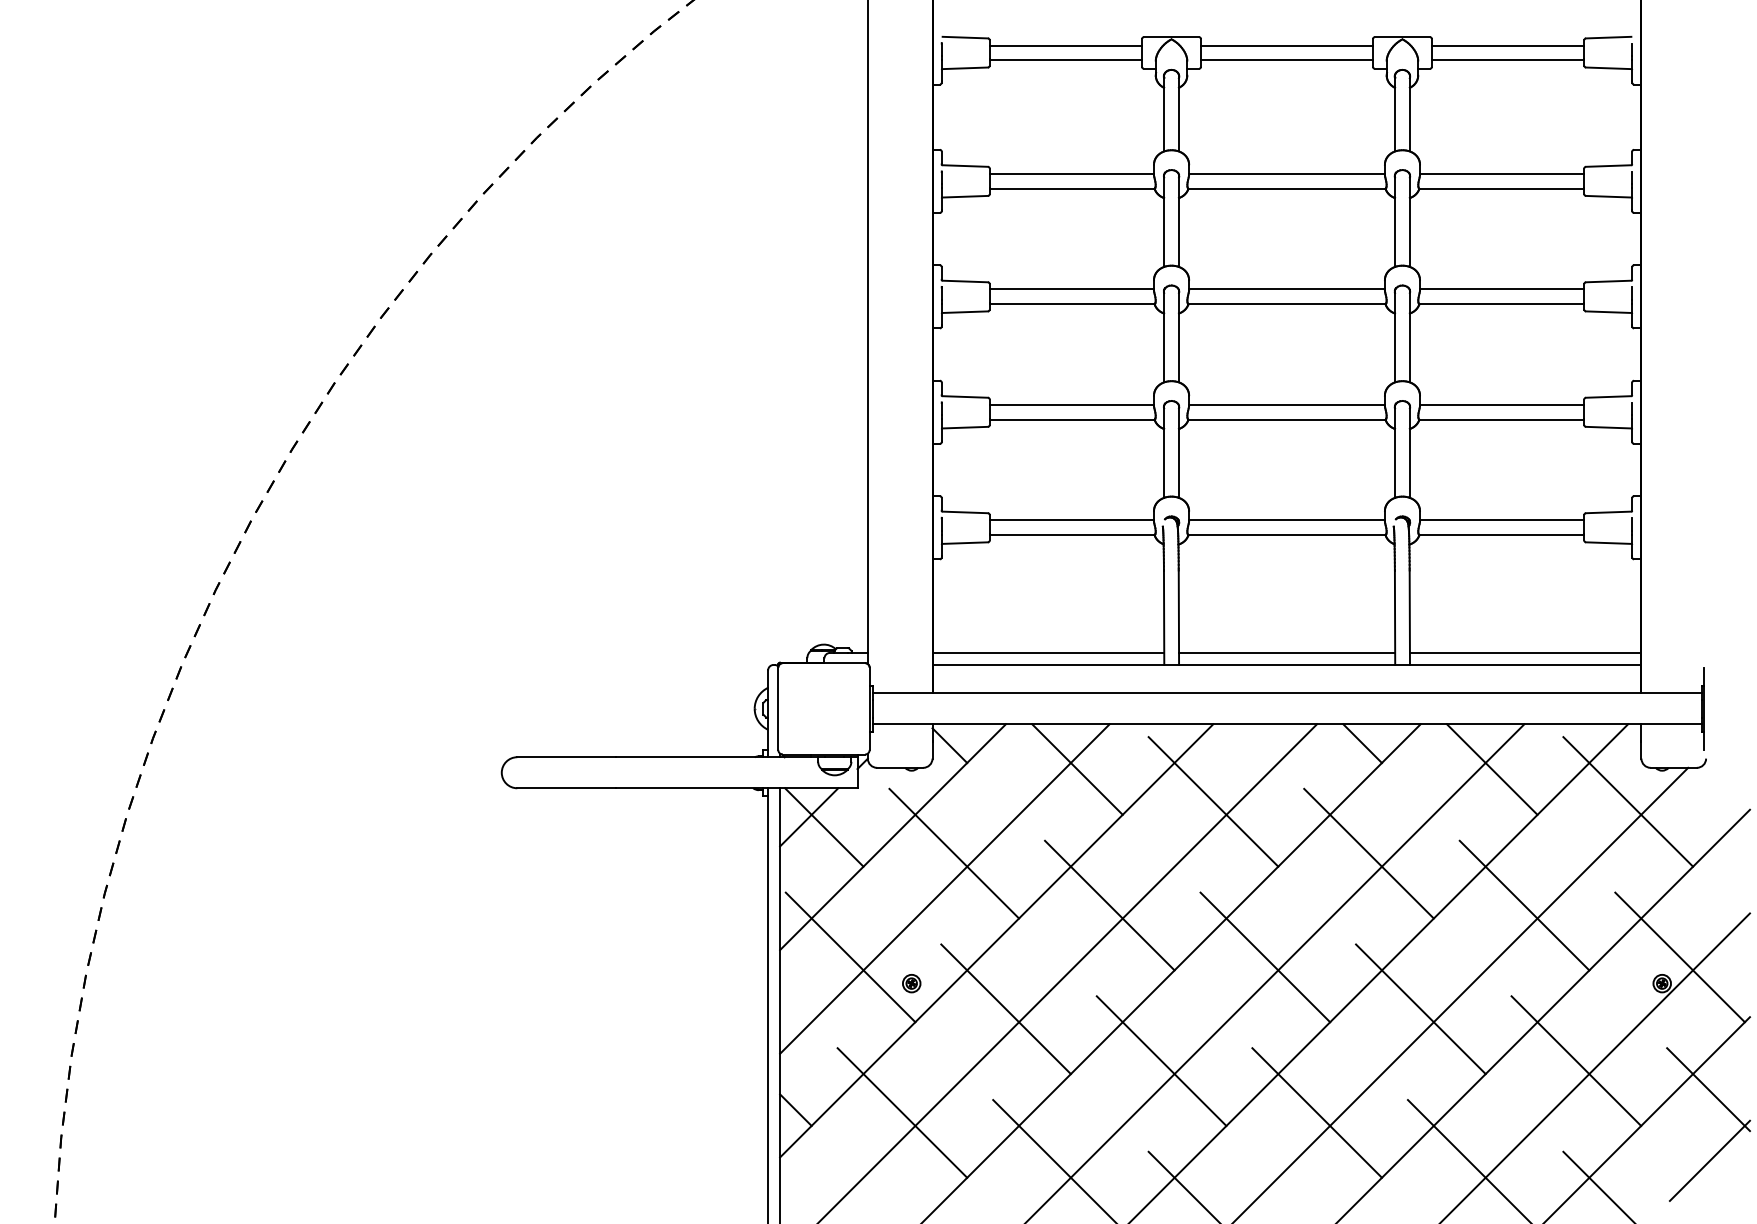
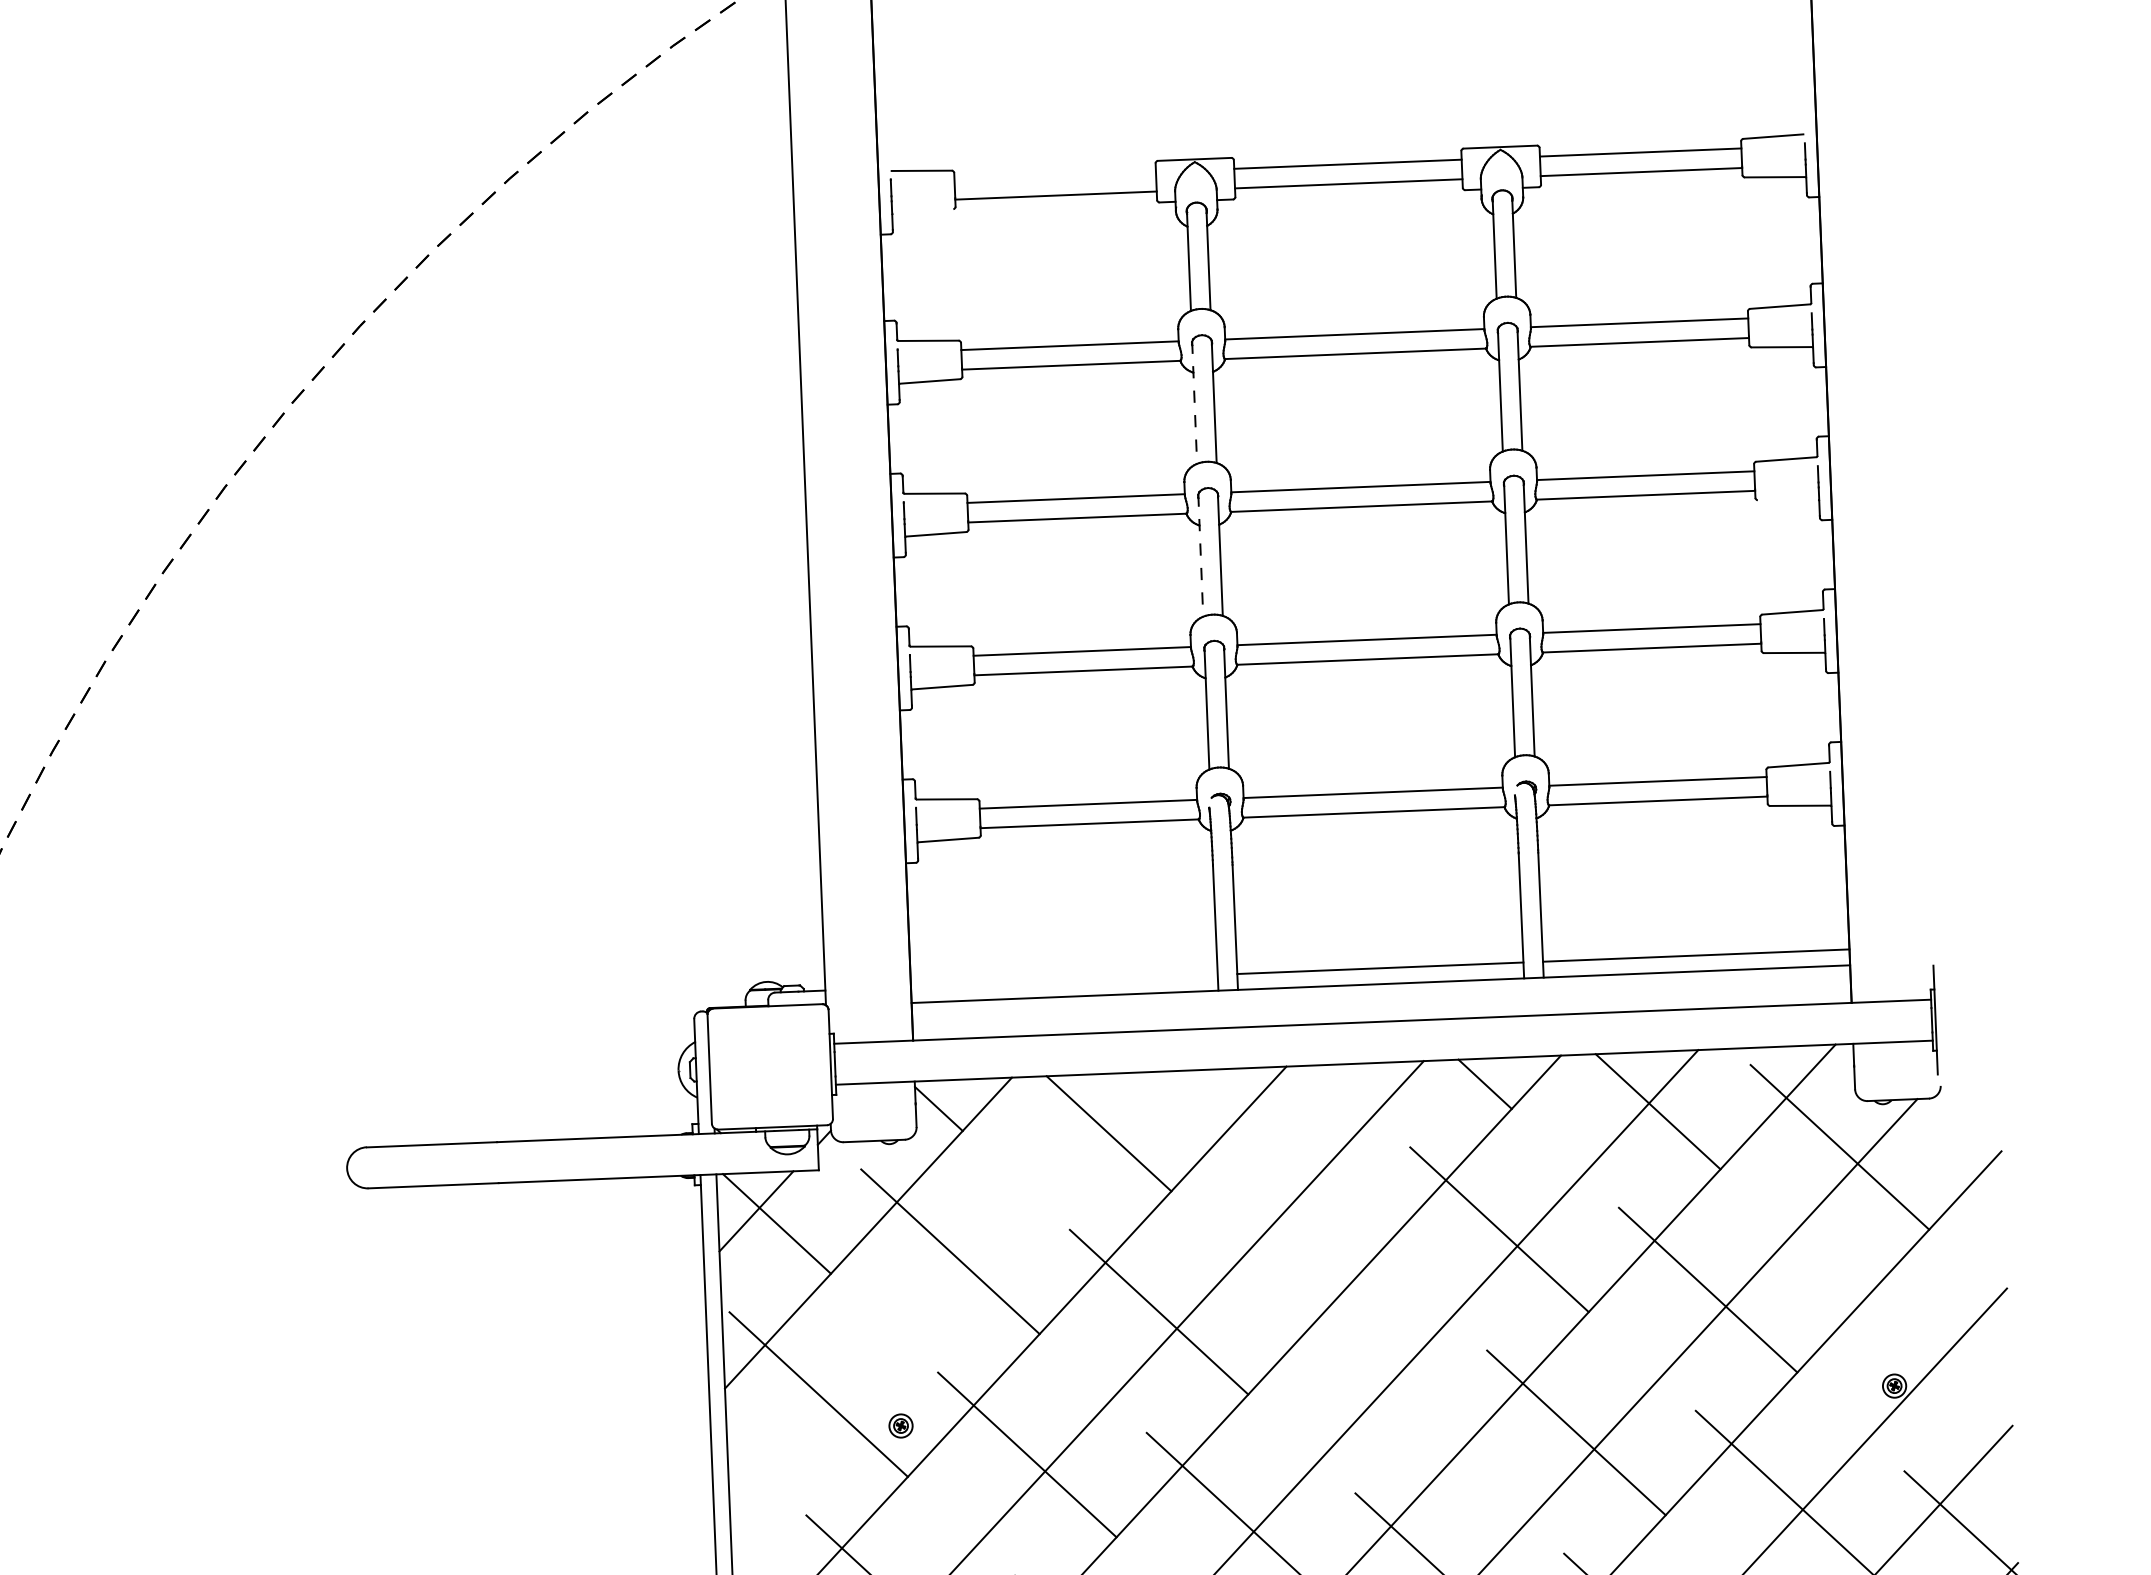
line: (1065, 45) -> (1054, 175), removed
line: (965, 68) -> (923, 211), removed
line: (1164, 221) -> (1195, 403), solid -> dashed
line: (1608, 311) -> (1787, 499), removed
line: (1164, 336) -> (1201, 555), solid -> dashed
line: (1048, 652) -> (1064, 980), removed
line: (1213, 801) -> (1290, 1168), removed
line: (944, 888) -> (939, 1298), removed
line: (1265, 957) -> (1367, 1372), removed
line: (1679, 957) -> (1916, 1350), removed

